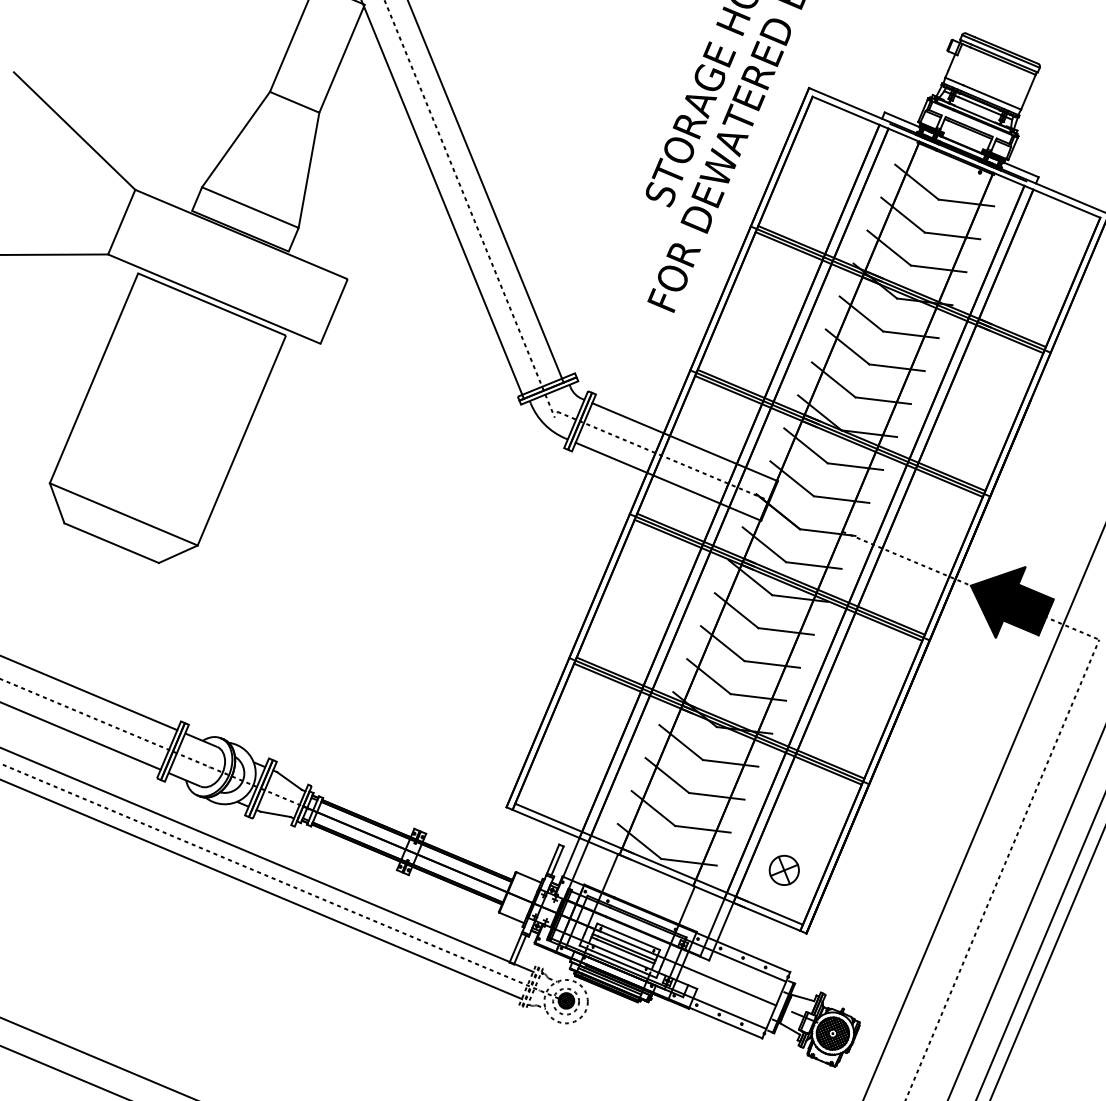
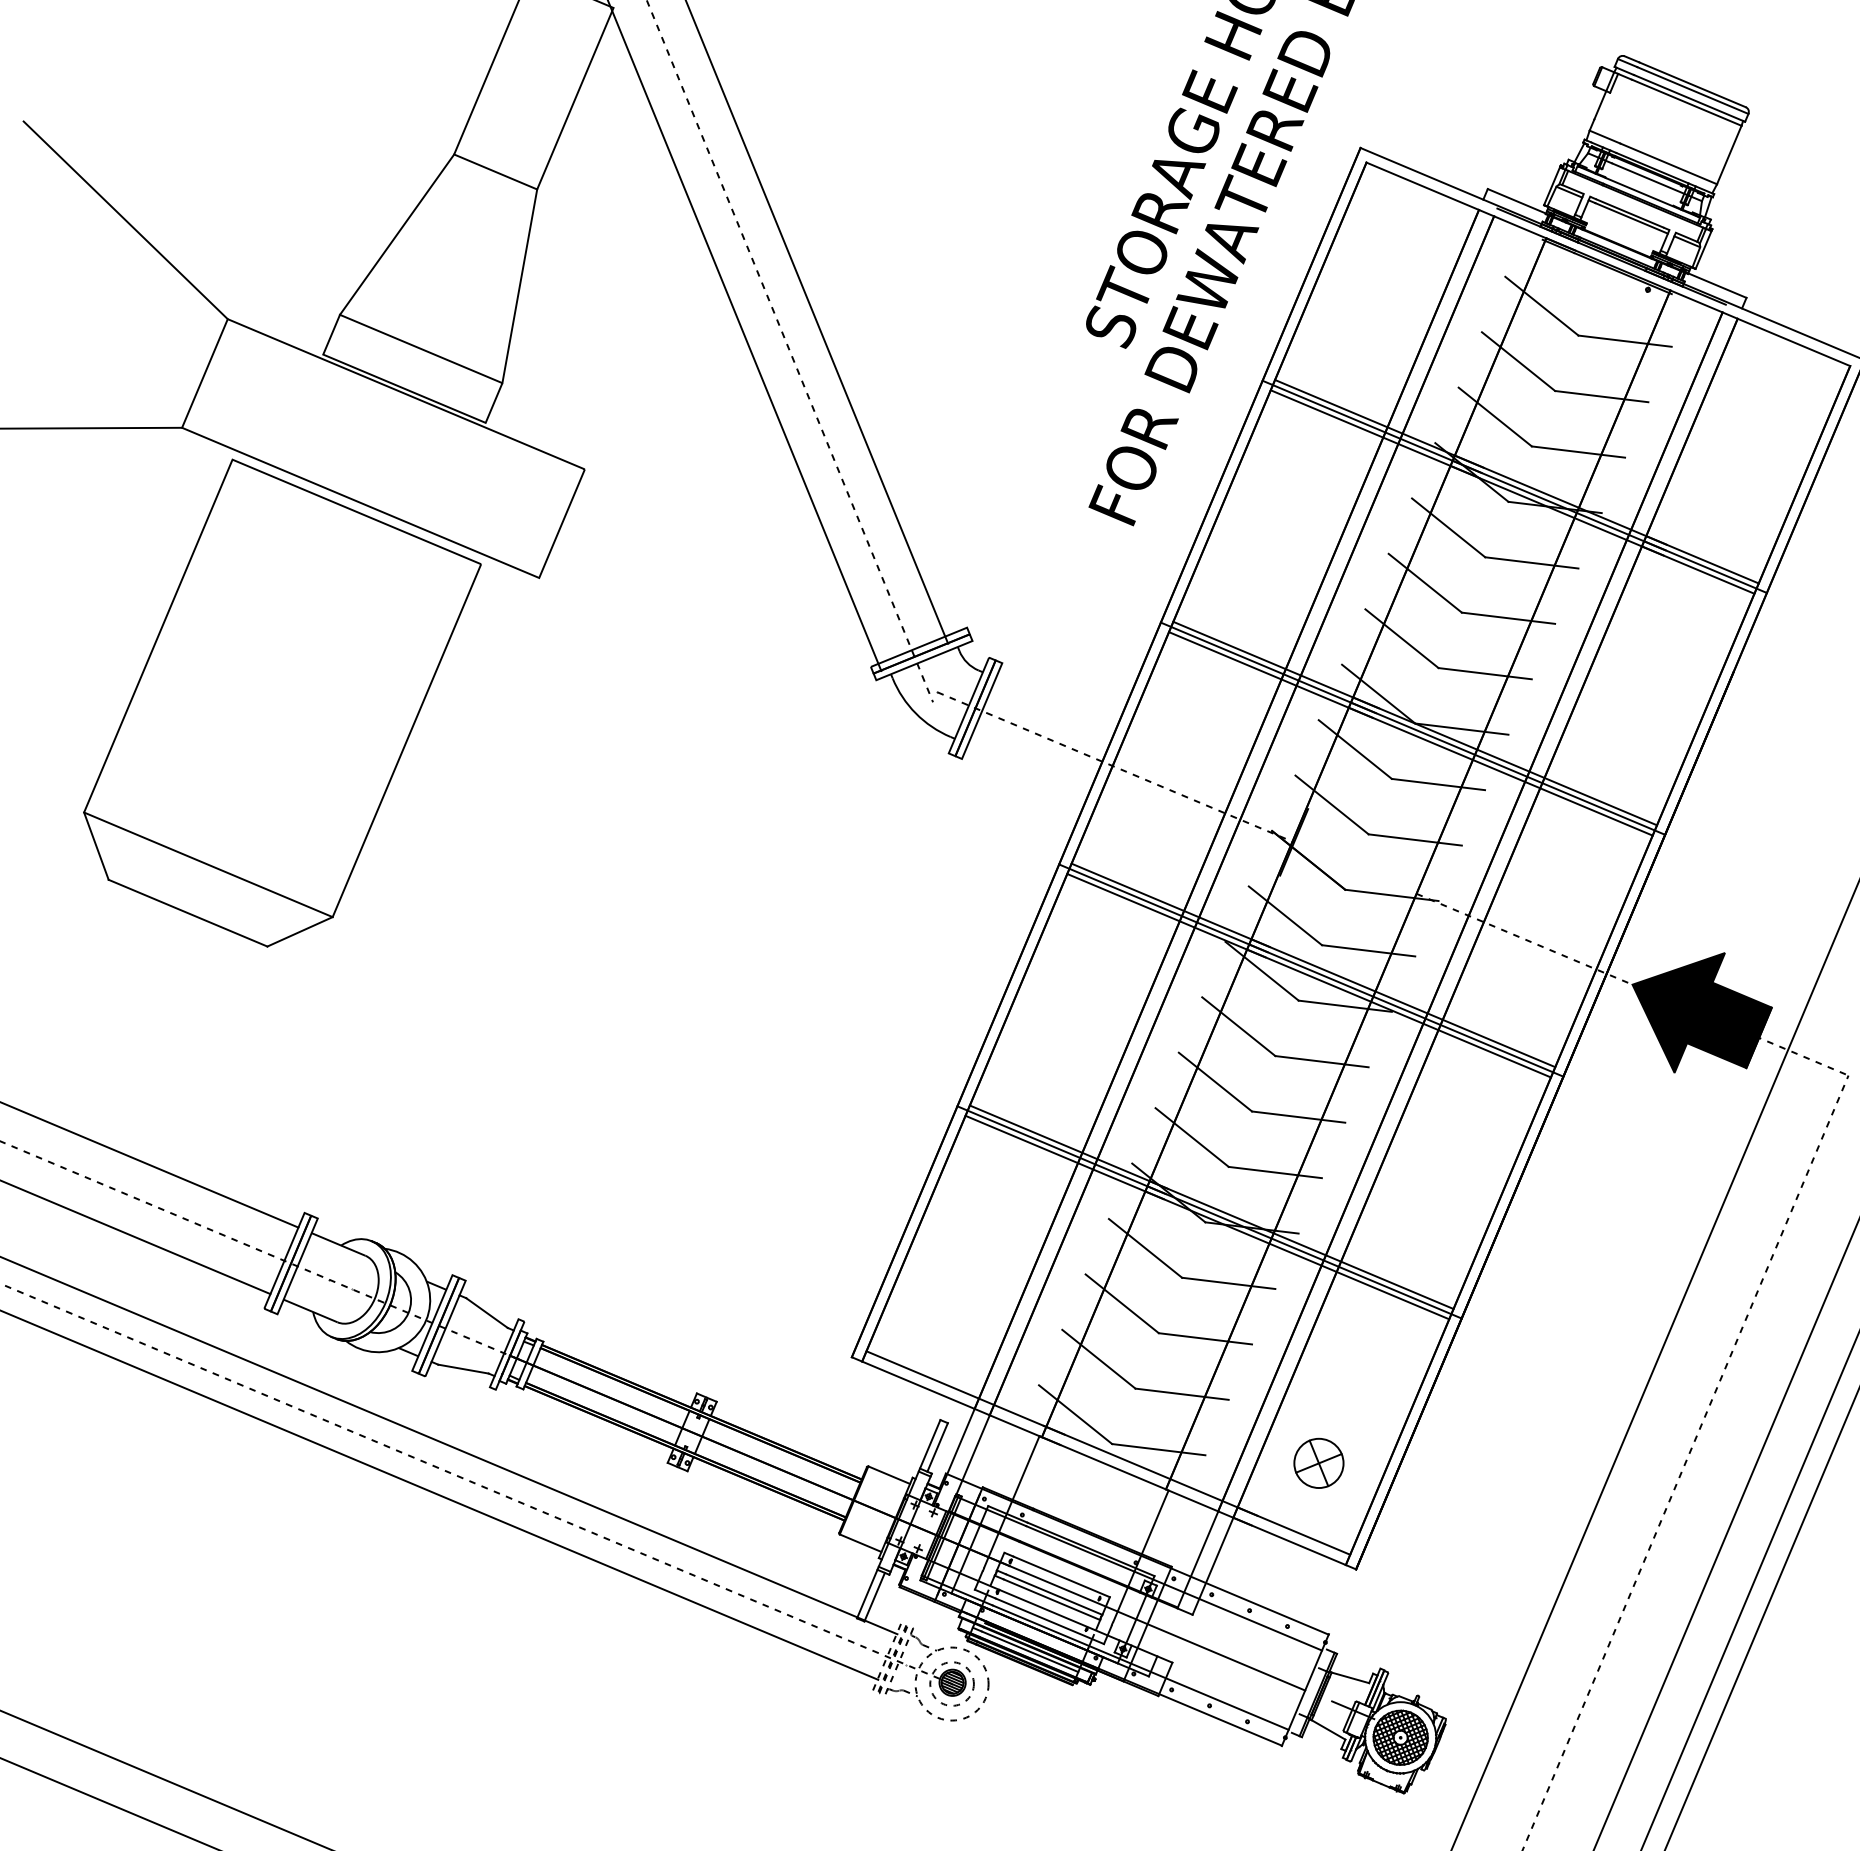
line: (684, 442) -> (1151, 743), removed
line: (668, 481) -> (1124, 809), removed

